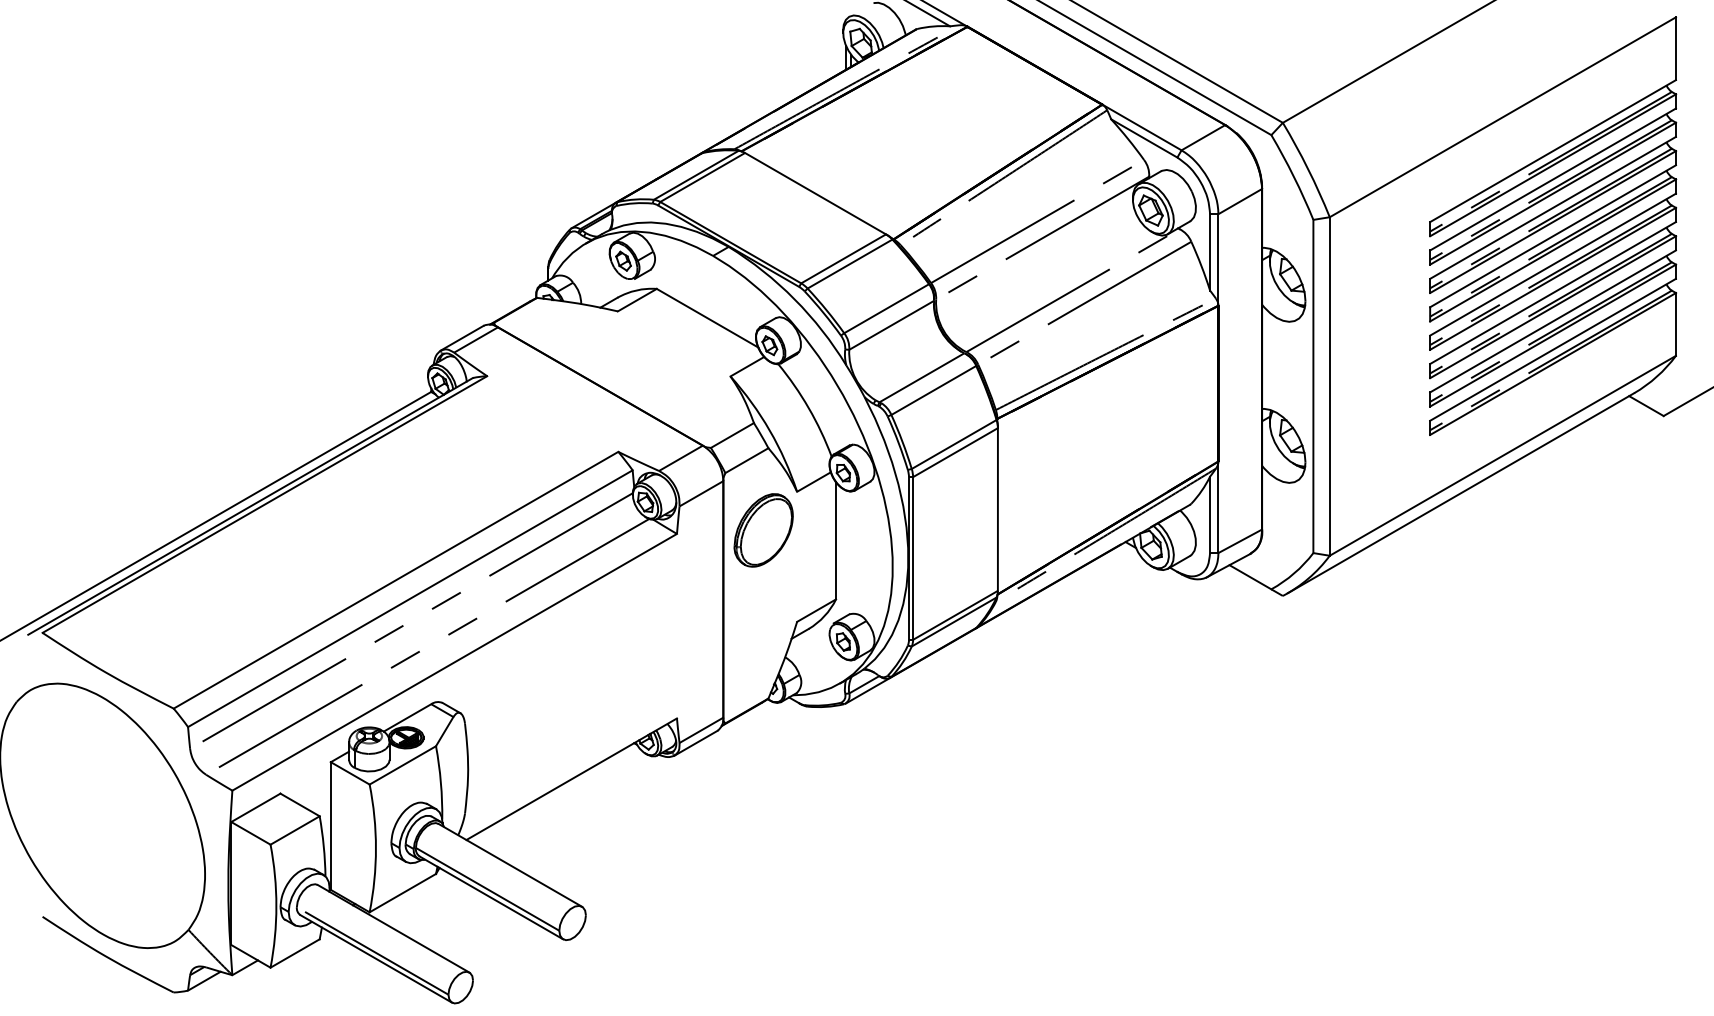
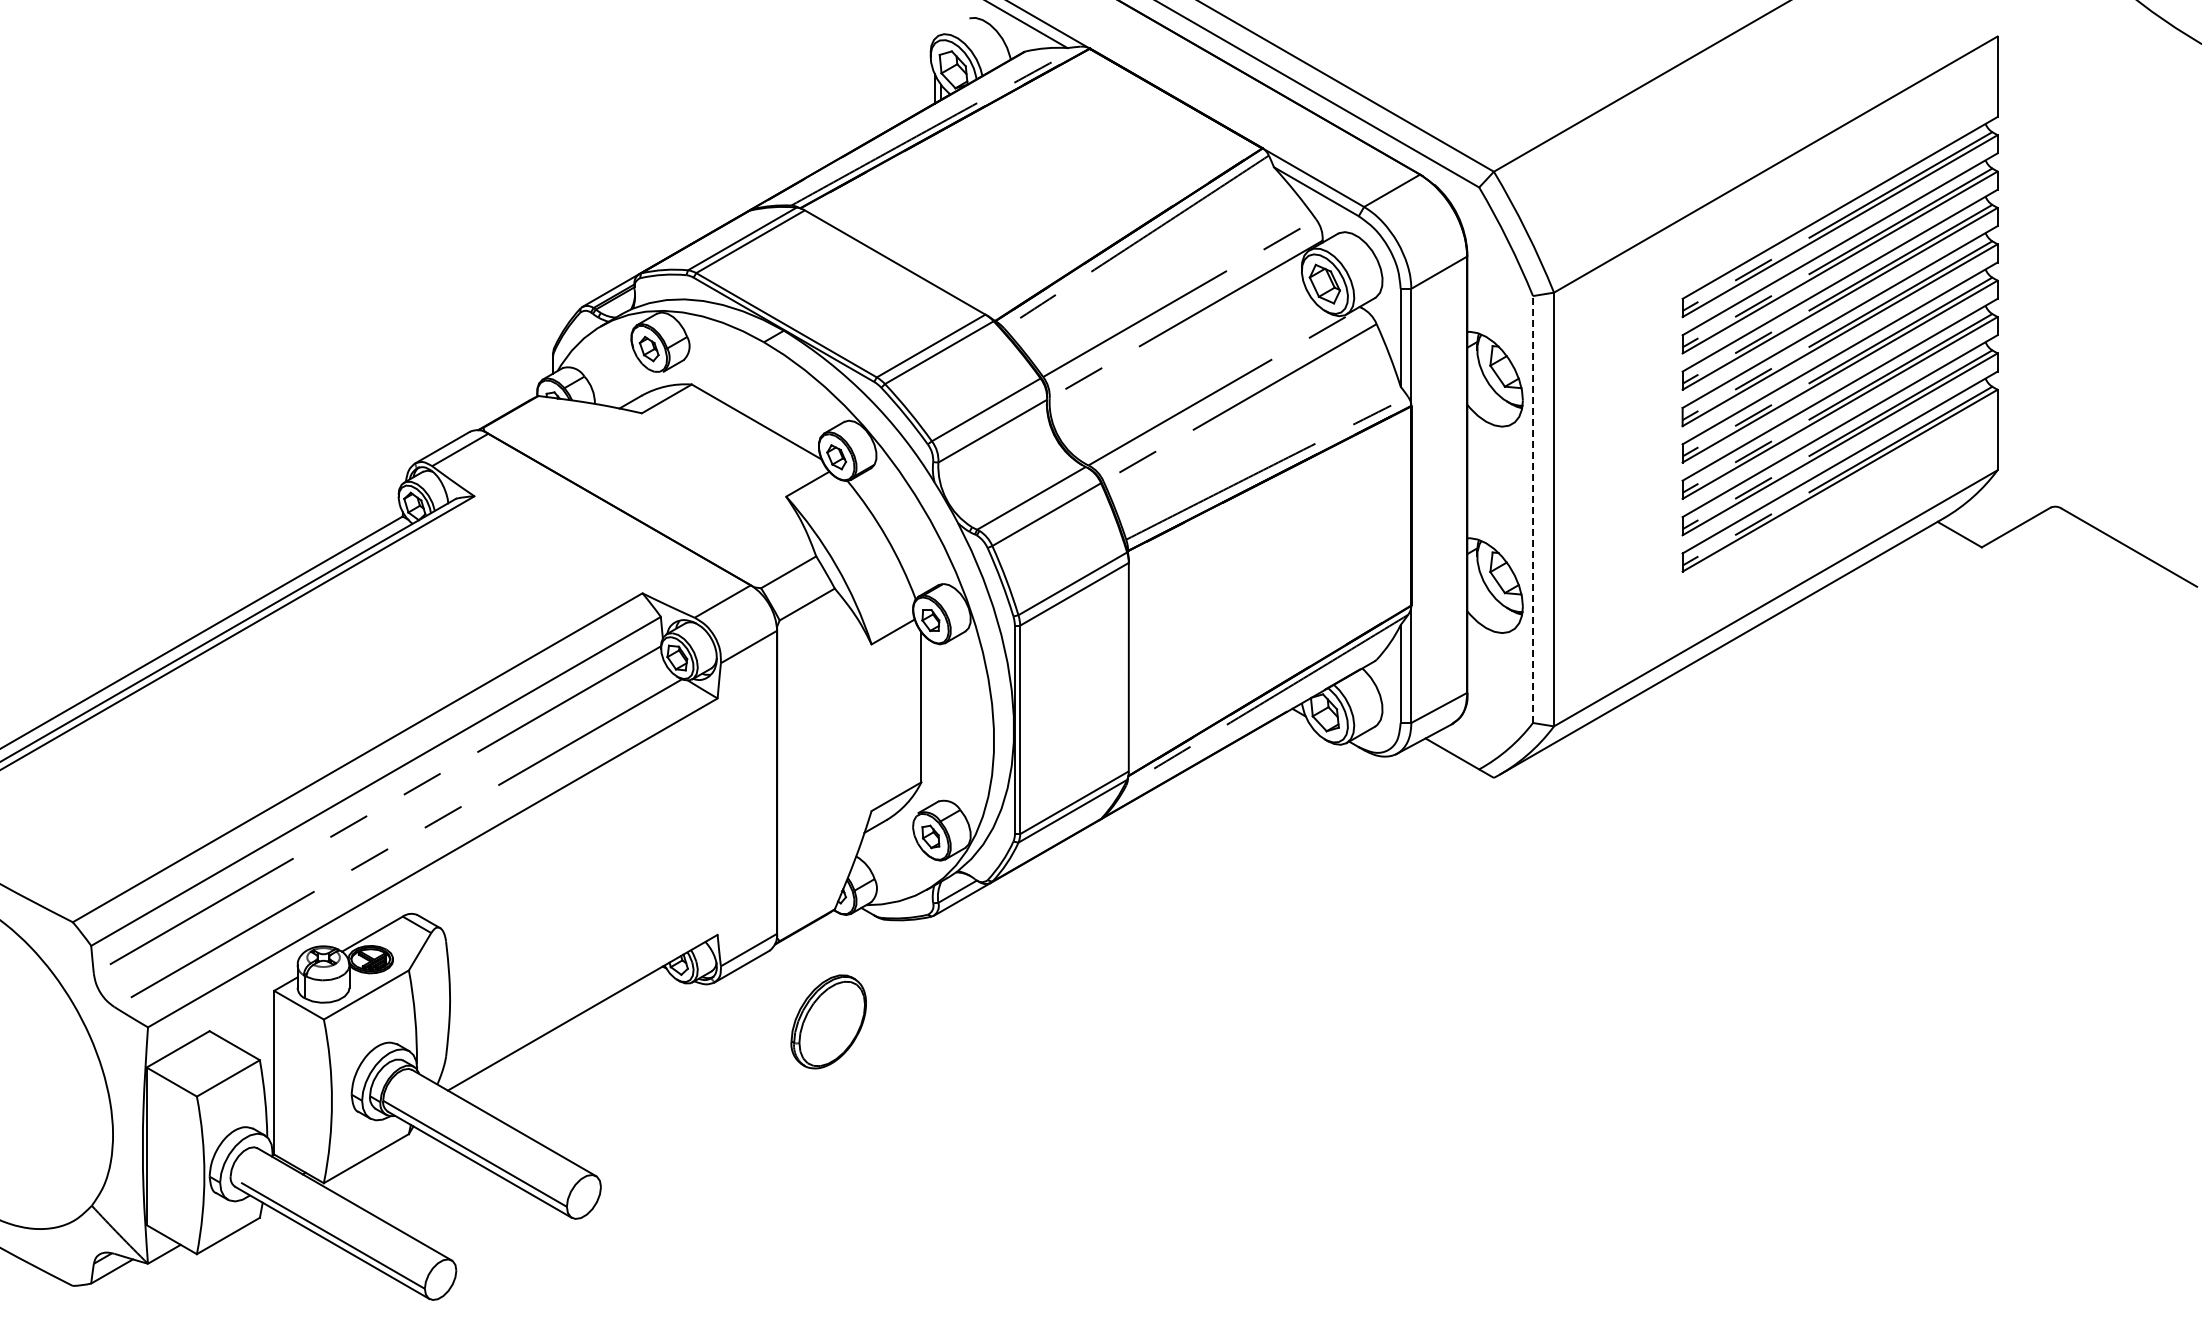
line: (1313, 386) -> (1533, 509), solid -> dashed
part: (763, 530) -> (828, 1021), moved

